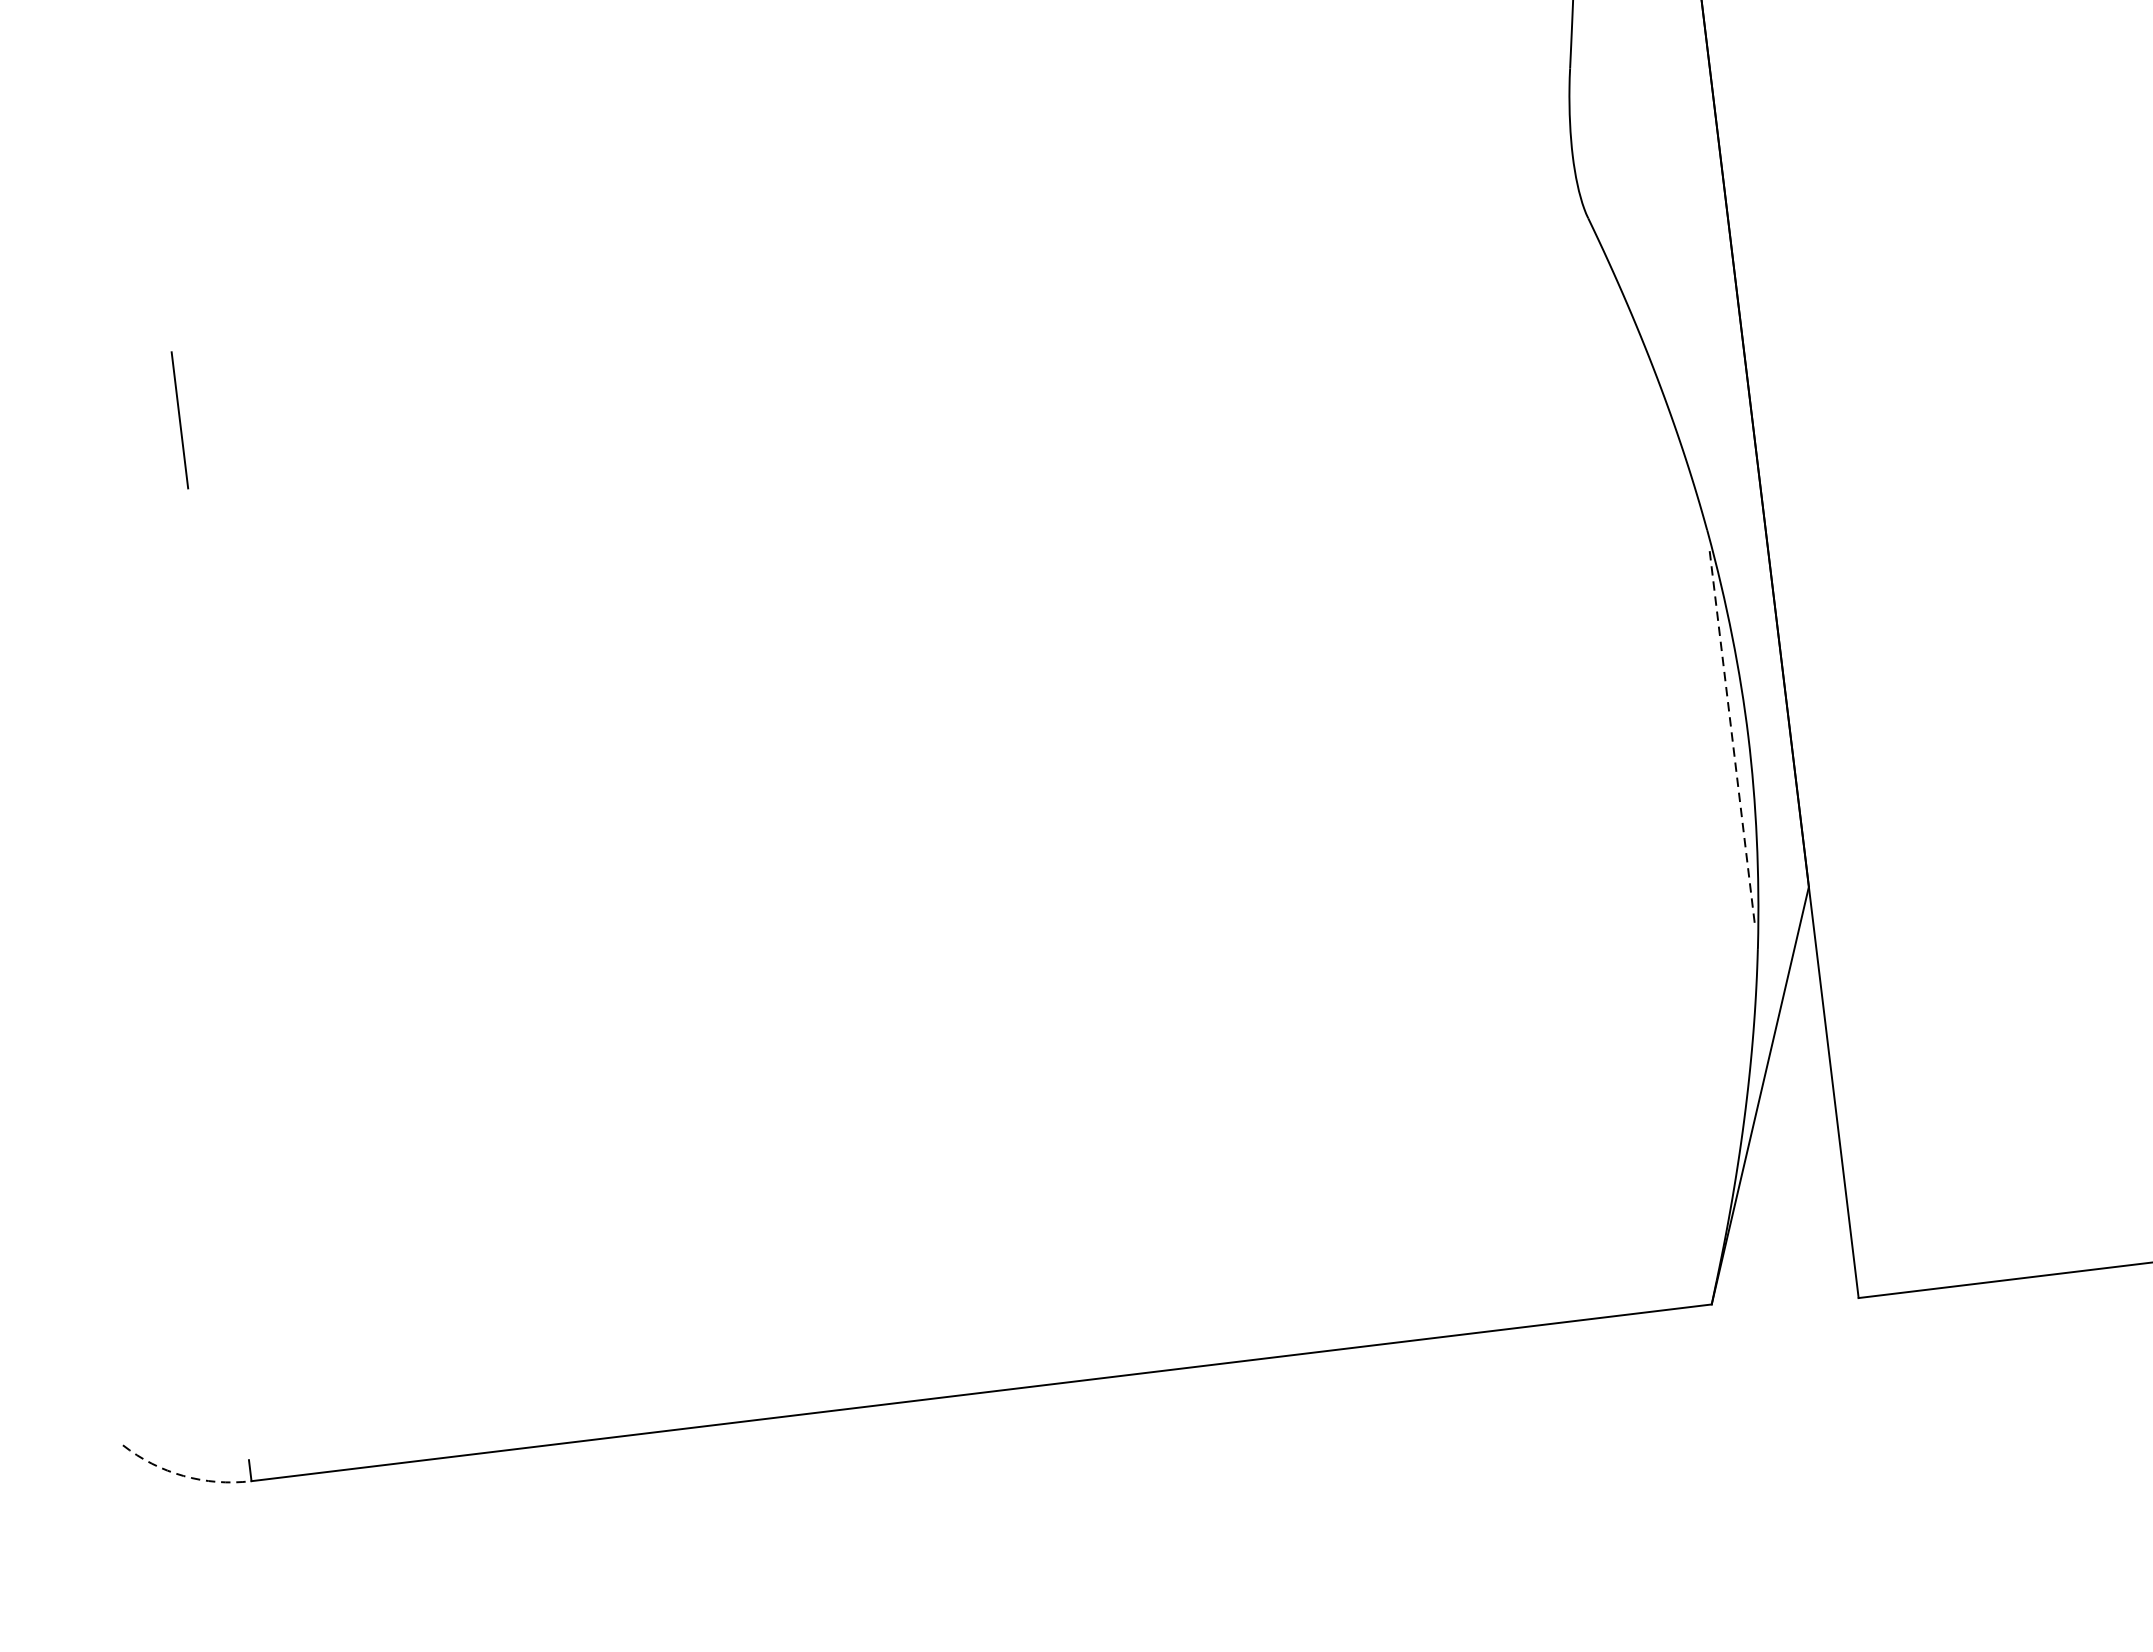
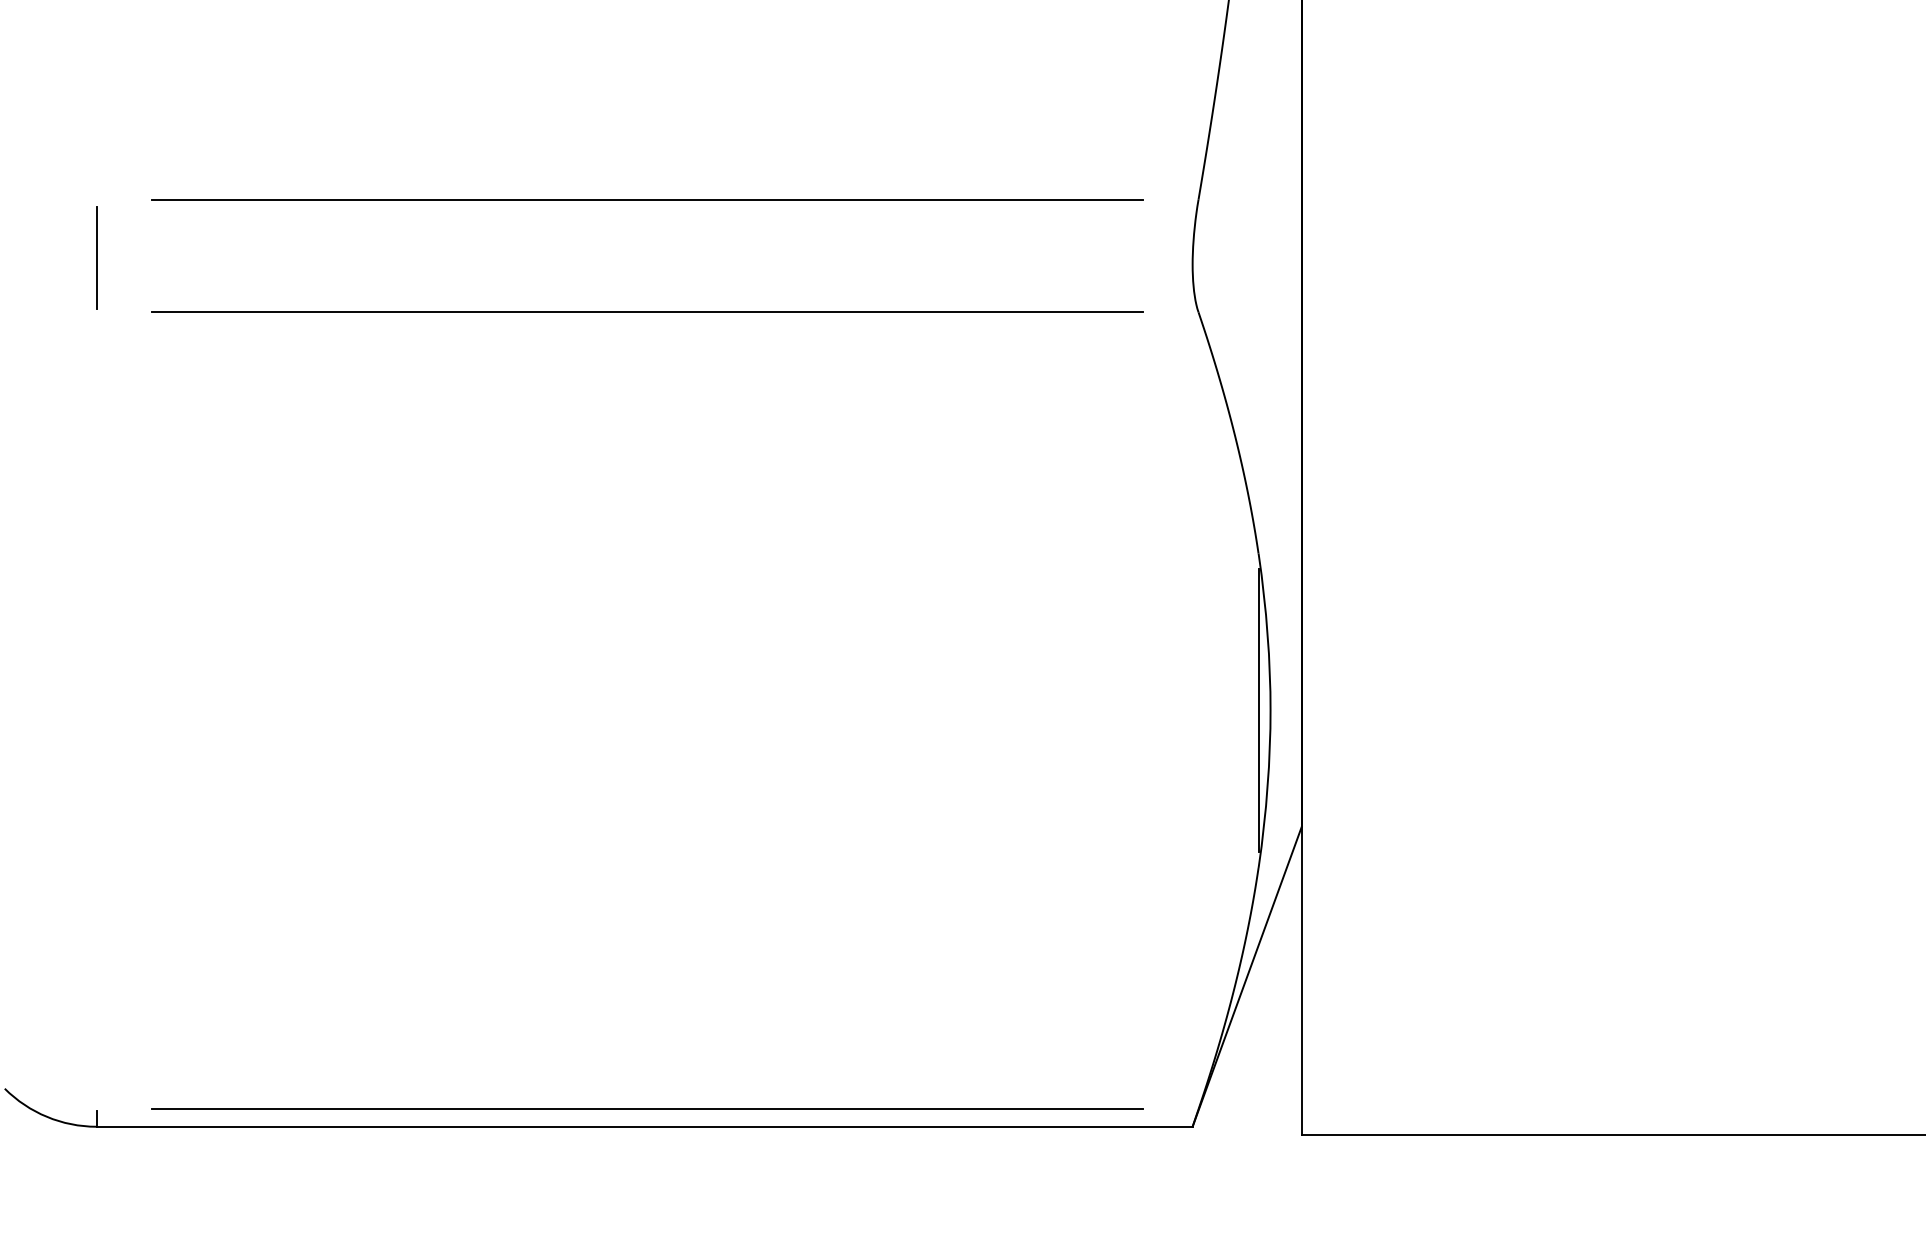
line: (835, 156) -> (647, 199), added
line: (854, 307) -> (647, 312), added
line: (179, 420) -> (96, 257), moved
line: (1732, 740) -> (1258, 711), dashed -> solid
line: (982, 1369) -> (647, 1109), added
arc: (183, 1475) -> (46, 1116), dashed -> solid

